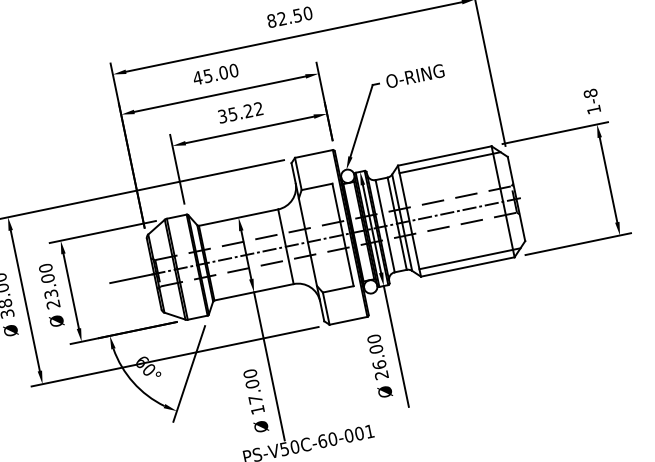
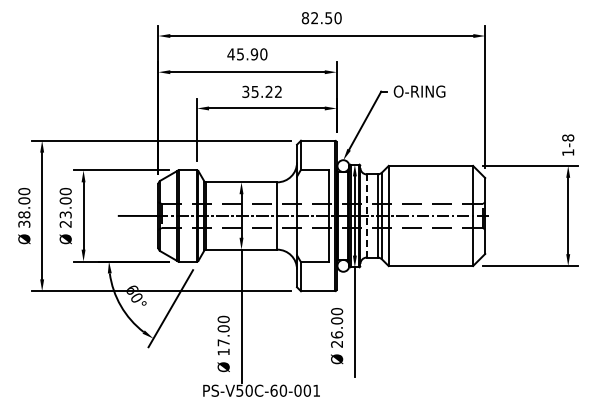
text: (222, 73) -> (253, 54), 45.00 -> 45.90
line: (449, 162) -> (433, 172), removed
line: (385, 226) -> (366, 216), solid -> dashed
line: (469, 259) -> (433, 259), removed

